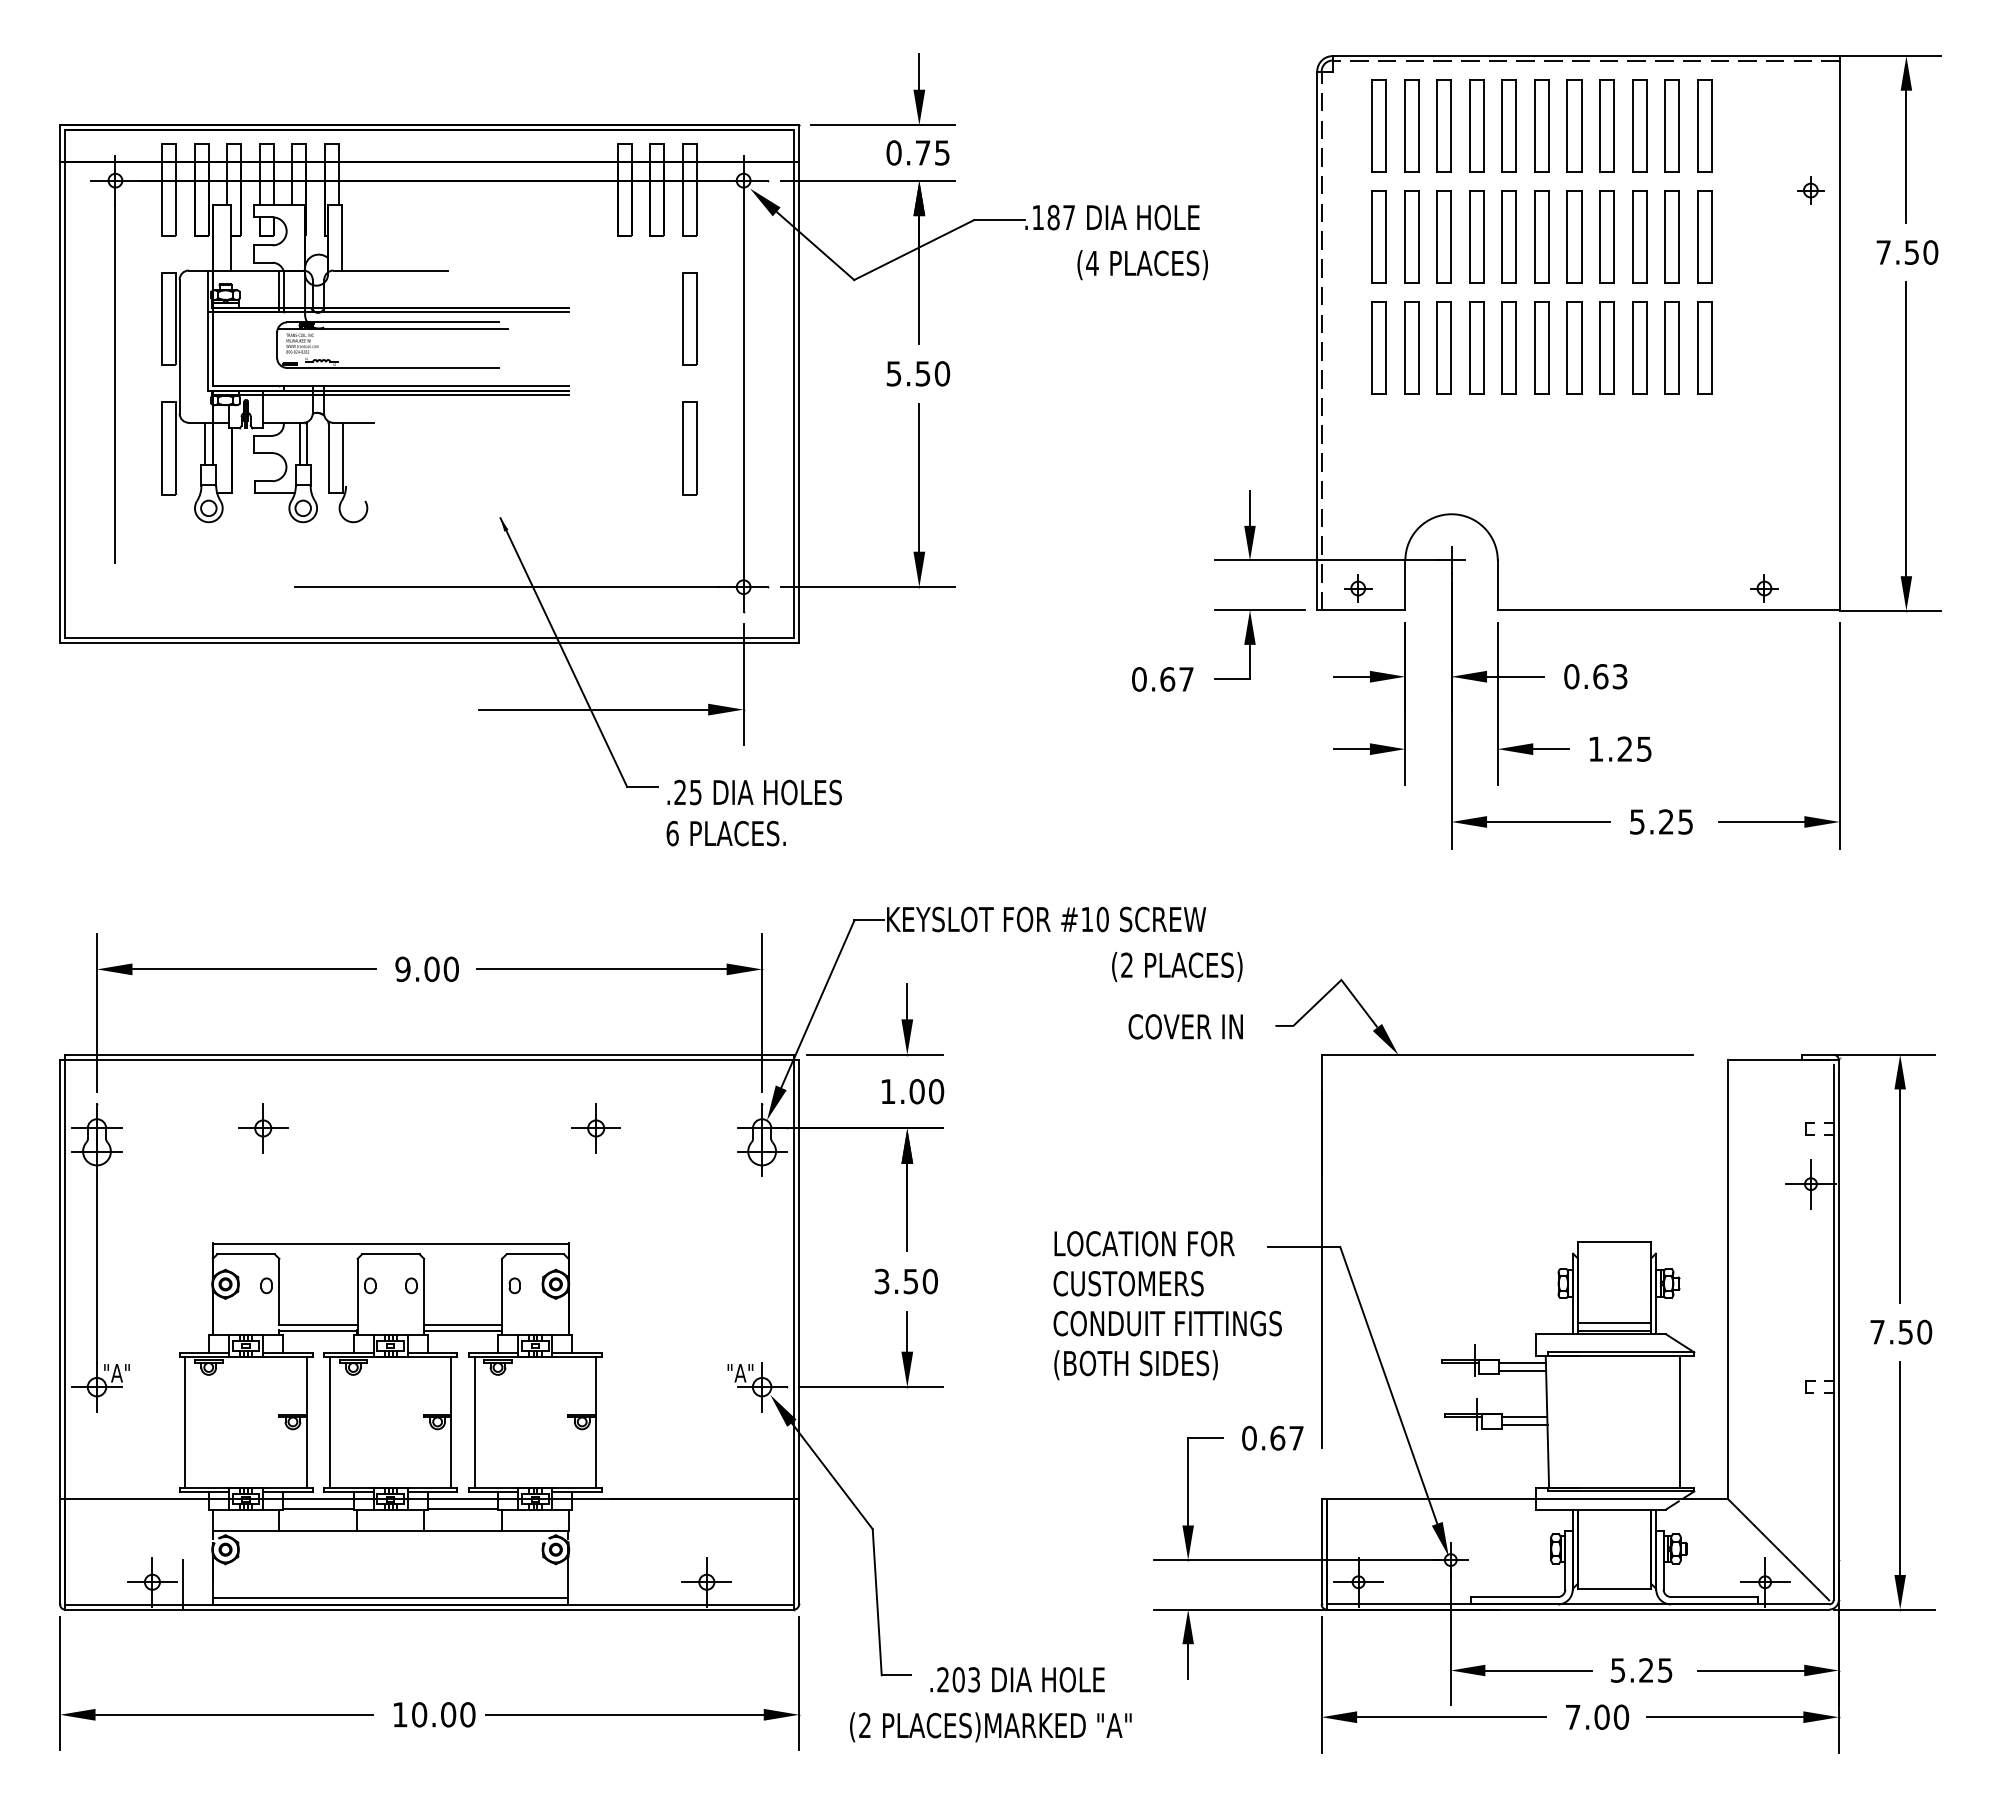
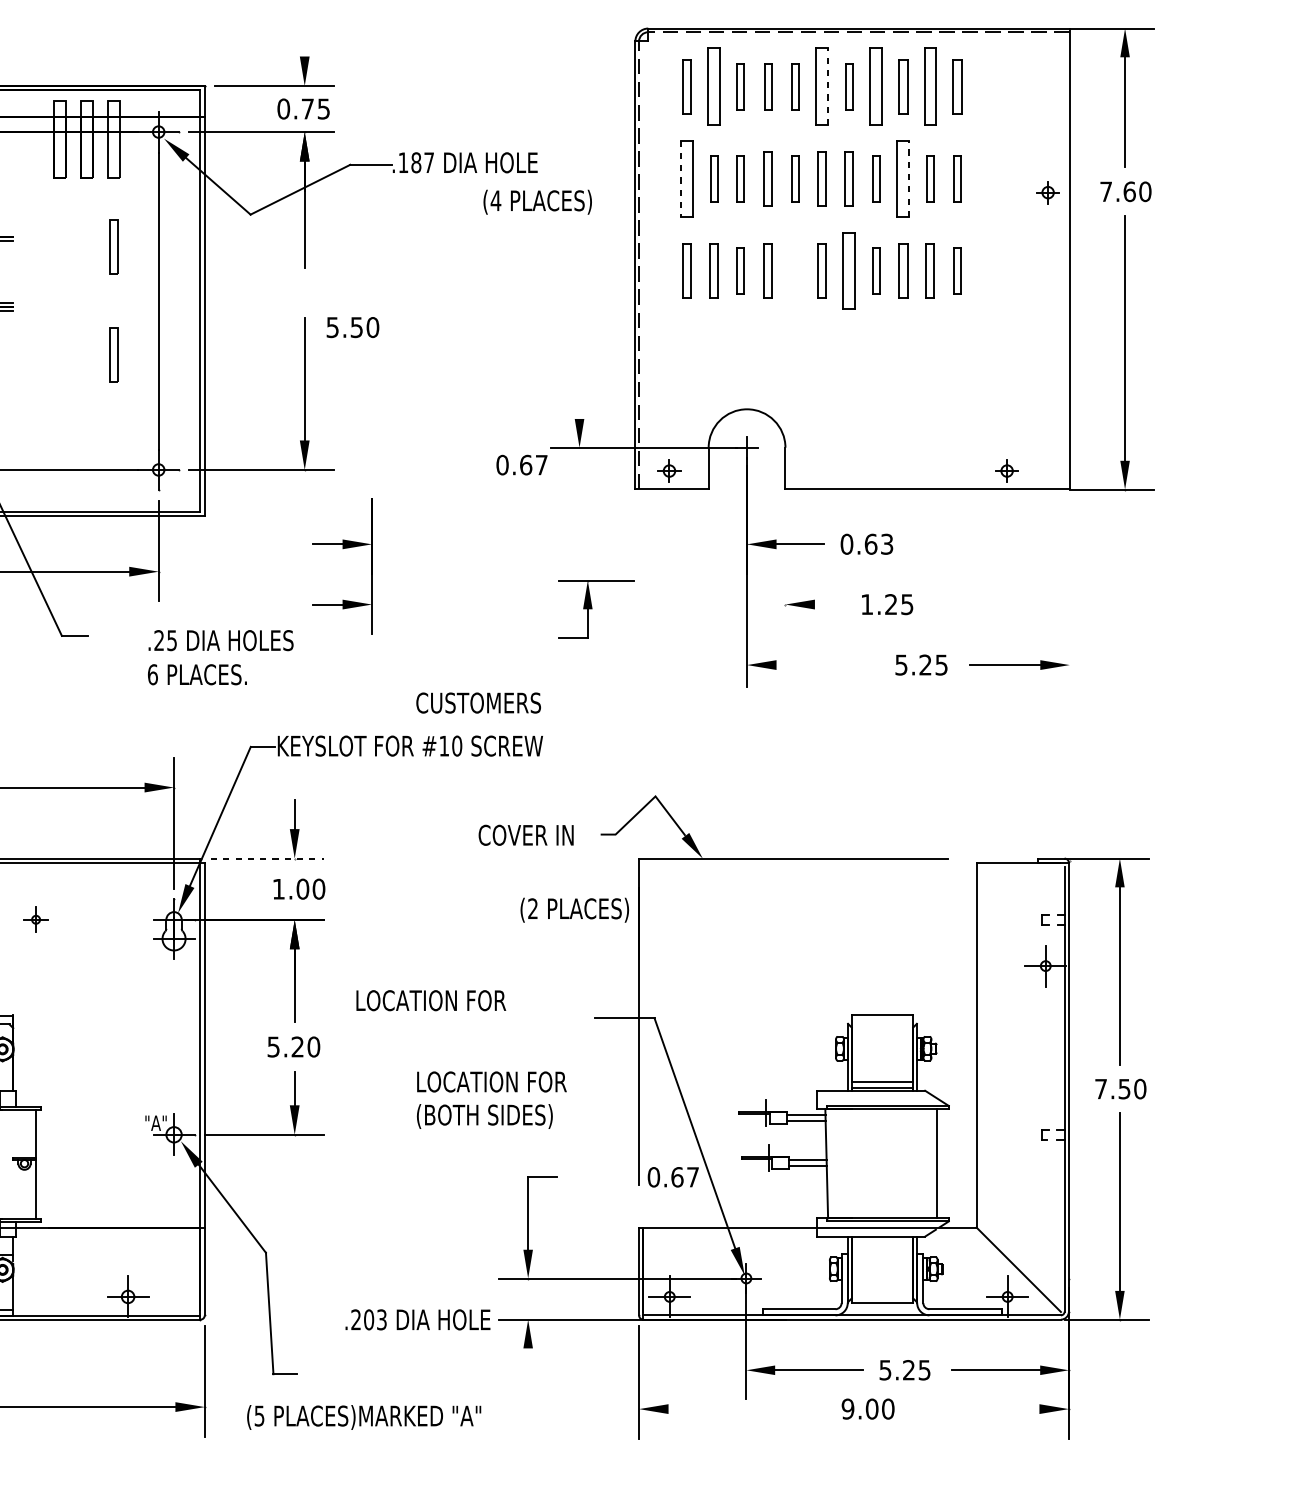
line: (919, 71) -> (304, 41), removed
part: (1378, 125) -> (686, 86), size x0.7
part: (1443, 125) -> (740, 86), size x0.6
part: (1476, 125) -> (767, 86), size x0.6
part: (1508, 125) -> (794, 86), size x0.6
line: (1549, 125) -> (828, 86), solid -> dashed
part: (1574, 125) -> (849, 86), size x0.6
part: (1639, 125) -> (903, 86), size x0.7
part: (1704, 125) -> (957, 86), size x0.7
part: (1810, 190) -> (1047, 192), moved
part: (1411, 236) -> (713, 178), size x0.6
part: (1443, 236) -> (740, 178), size x0.6
part: (1476, 236) -> (767, 178), size x0.7
part: (1508, 236) -> (794, 178), size x0.6
part: (1541, 236) -> (821, 178), size x0.7
part: (1574, 236) -> (849, 178), size x0.7
part: (1606, 236) -> (875, 178), size x0.6
line: (1646, 236) -> (909, 178), solid -> dashed
part: (1671, 236) -> (929, 178), size x0.6
part: (1704, 236) -> (957, 178), size x0.6
line: (1372, 237) -> (681, 179), solid -> dashed
text: (1911, 252) -> (1129, 191), 7.50 -> 7.60
text: (1142, 265) -> (537, 202), moved
part: (689, 318) -> (113, 246), size x0.7
part: (1378, 347) -> (686, 270), size x0.7
part: (1411, 347) -> (713, 270), size x0.7
part: (1443, 347) -> (740, 270), size x0.6
part: (1476, 347) -> (767, 270), size x0.7
part: (1508, 347) -> (794, 270), removed
part: (1541, 347) -> (821, 270), size x0.7
part: (1606, 347) -> (875, 270), size x0.6
part: (1639, 347) -> (903, 270), size x0.7
part: (1671, 347) -> (929, 270), size x0.7
part: (1704, 347) -> (957, 270), size x0.6
text: (918, 373) -> (353, 327), moved
part: (689, 448) -> (113, 354), size x0.7
line: (1250, 508) -> (579, 404), removed
part: (1259, 644) -> (595, 608), moved
text: (1162, 679) -> (521, 465), moved
part: (1370, 682) -> (343, 549), moved
line: (1497, 703) -> (785, 566), removed
line: (1839, 735) -> (1069, 593), removed
line: (1550, 749) -> (829, 604), removed
text: (753, 812) -> (220, 657), moved
line: (1548, 821) -> (827, 664), removed
text: (1177, 966) -> (574, 909), moved
line: (875, 1054) -> (268, 858), solid -> dashed
part: (595, 1128) -> (35, 919), size x0.6
text: (1144, 1243) -> (431, 1000), moved
text: (896, 1281) -> (285, 1046), 3.50 -> 5.20
text: (1128, 1283) -> (478, 702), moved
text: (1167, 1323) -> (510, 1081), CONDUIT FITTINGS -> LOCATION FOR
text: (1272, 1437) -> (673, 1176), moved
line: (1188, 1661) -> (528, 1362), removed
text: (1017, 1679) -> (417, 1319), moved
text: (1572, 1716) -> (847, 1408), 7.00 -> 9.00
line: (1451, 1717) -> (747, 1409), removed
line: (1724, 1717) -> (973, 1409), removed
text: (864, 1725) -> (259, 1415), (2 -> (5

